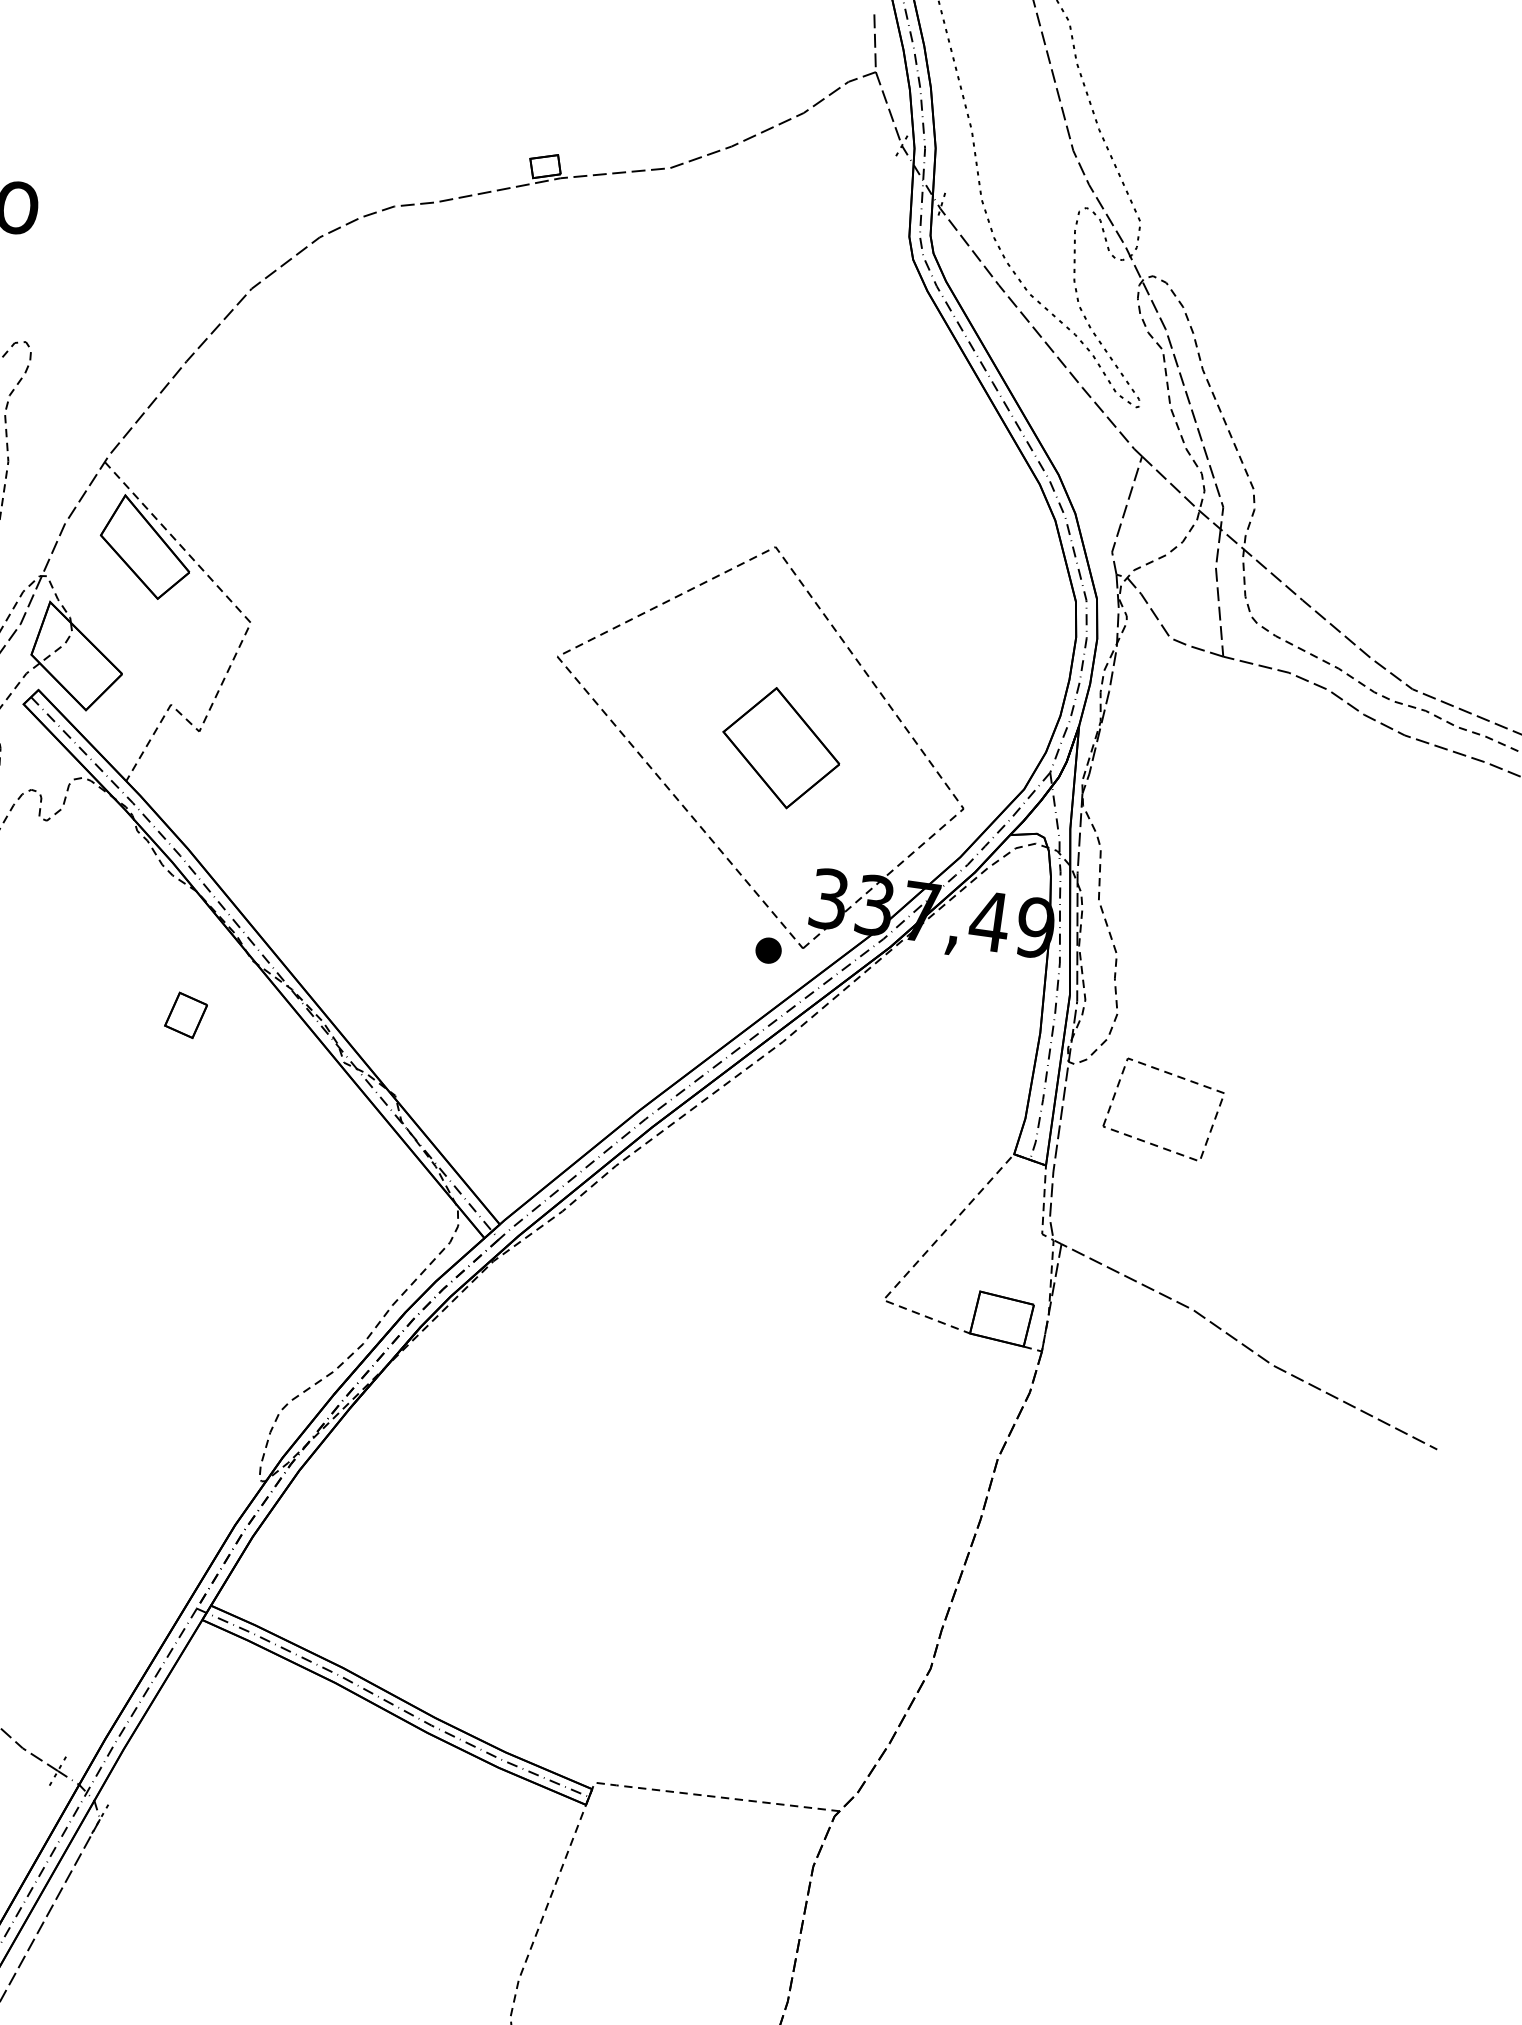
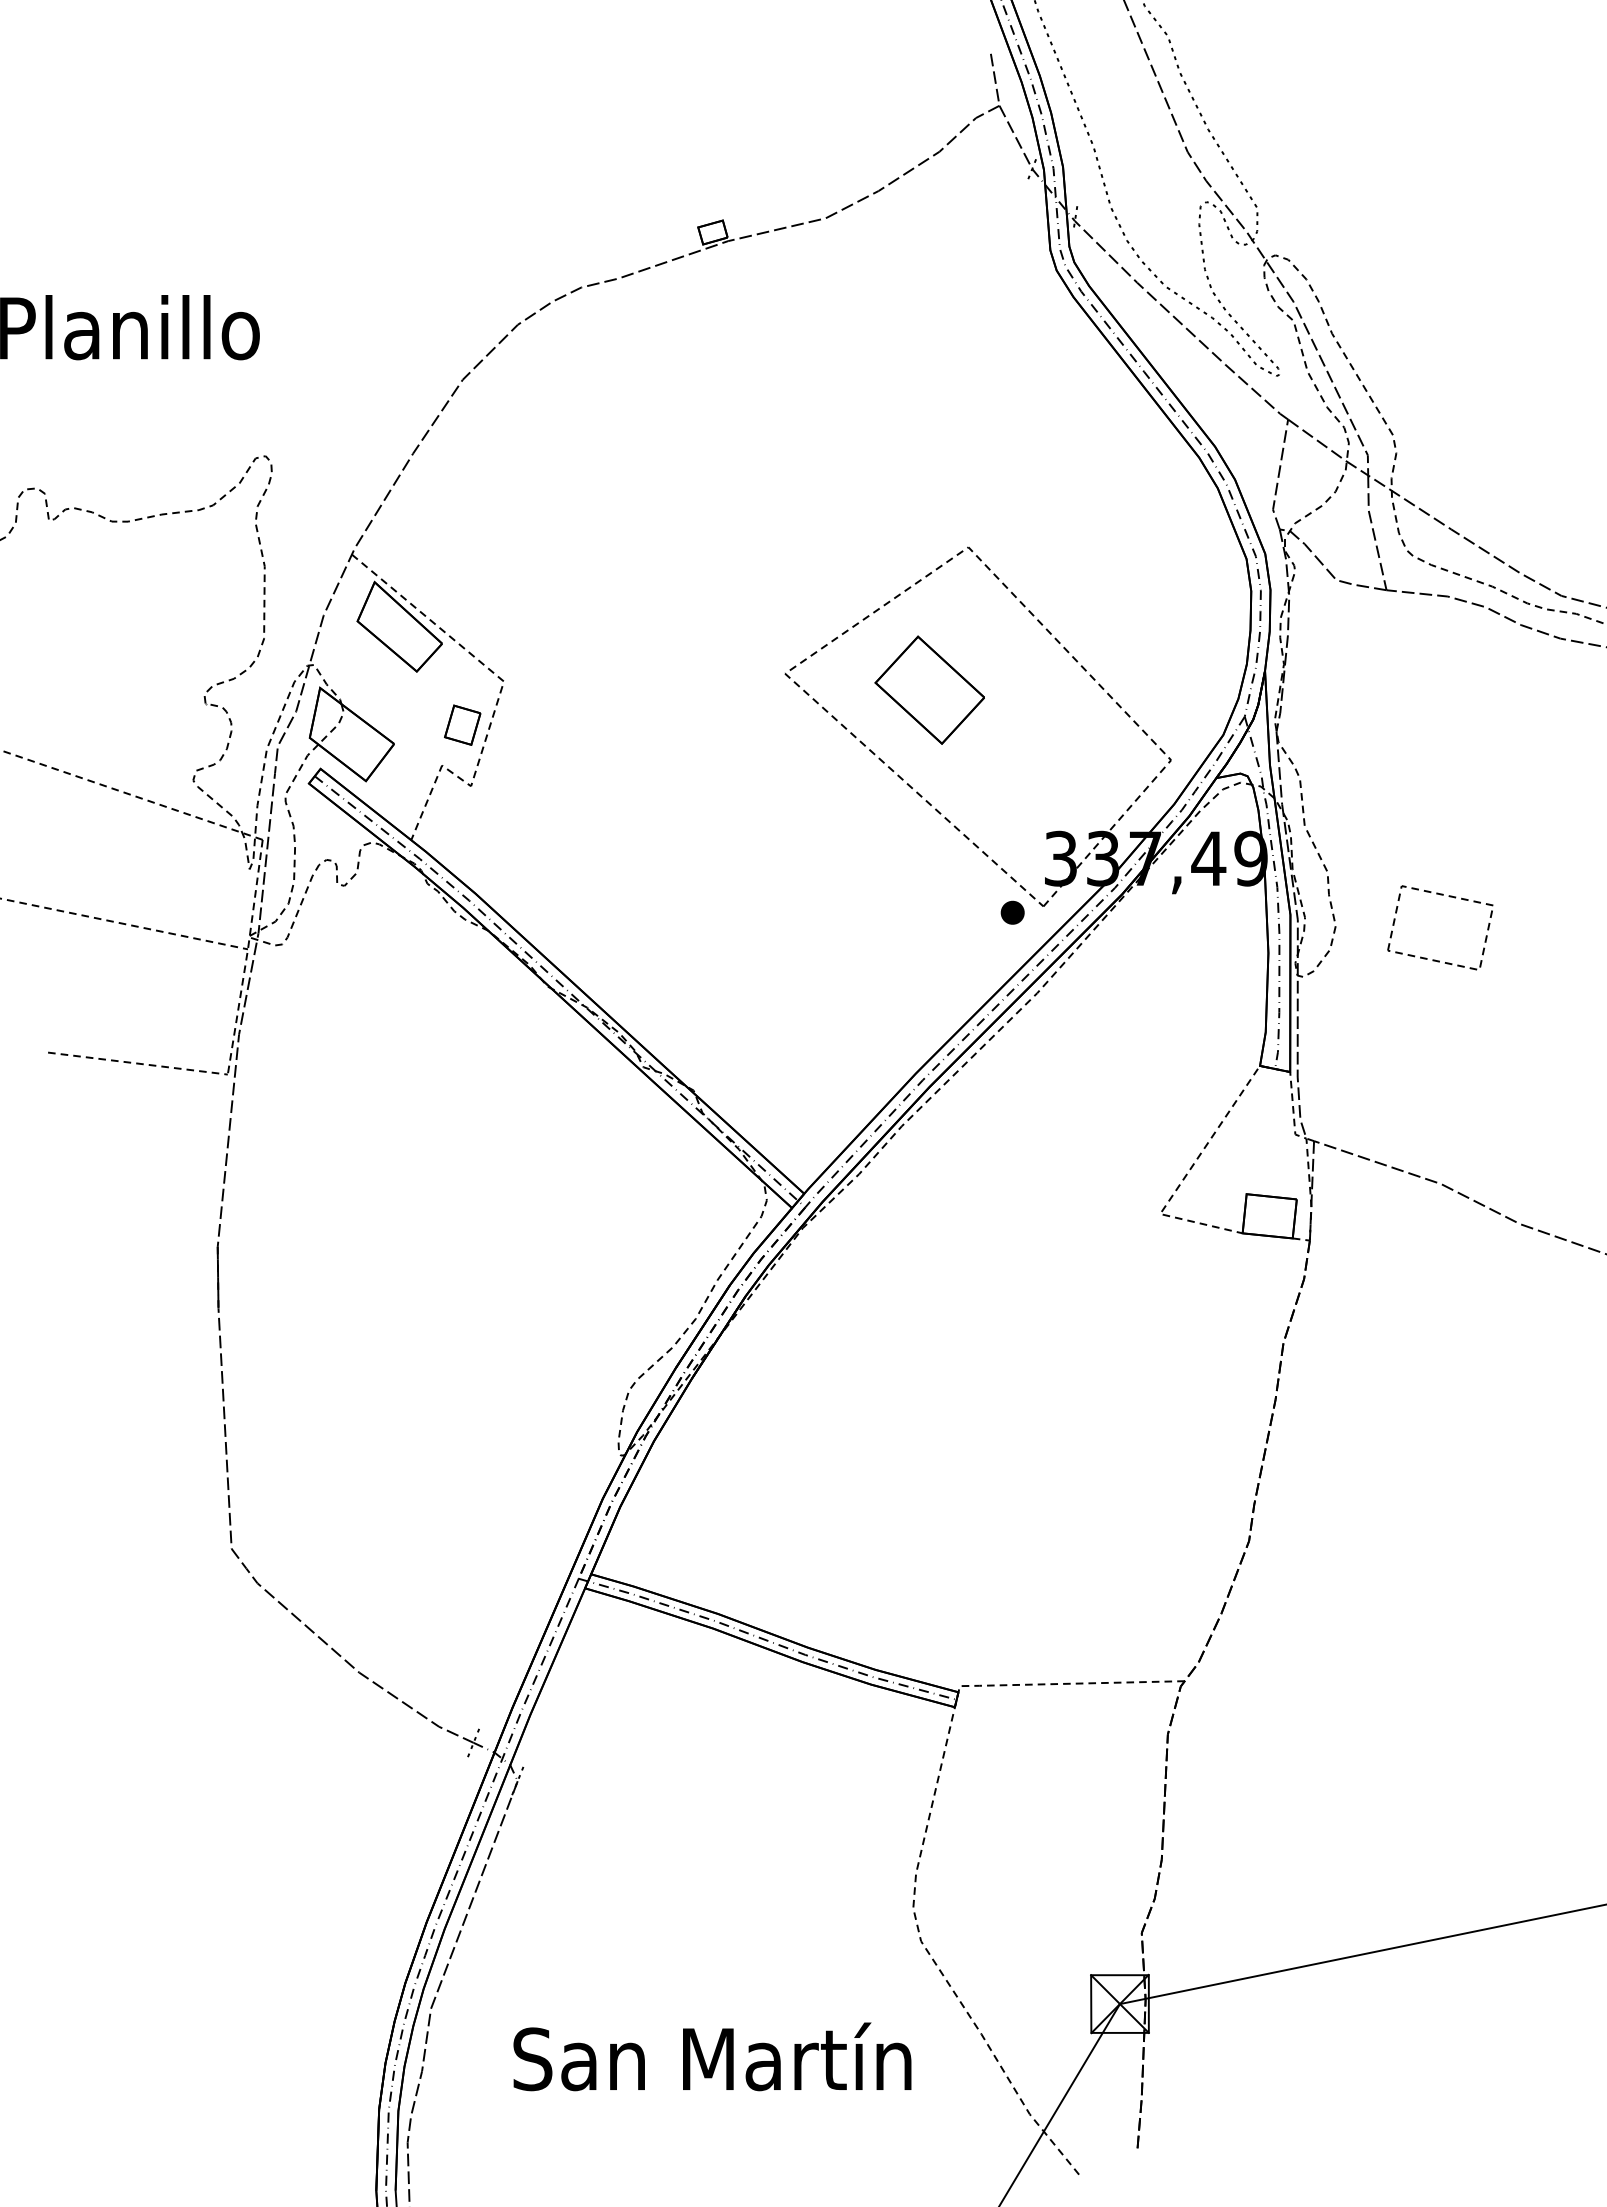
part: (781, 747) -> (929, 689), moved
part: (186, 1014) -> (462, 724), moved
part: (1178, 1078) -> (1449, 897), moved

